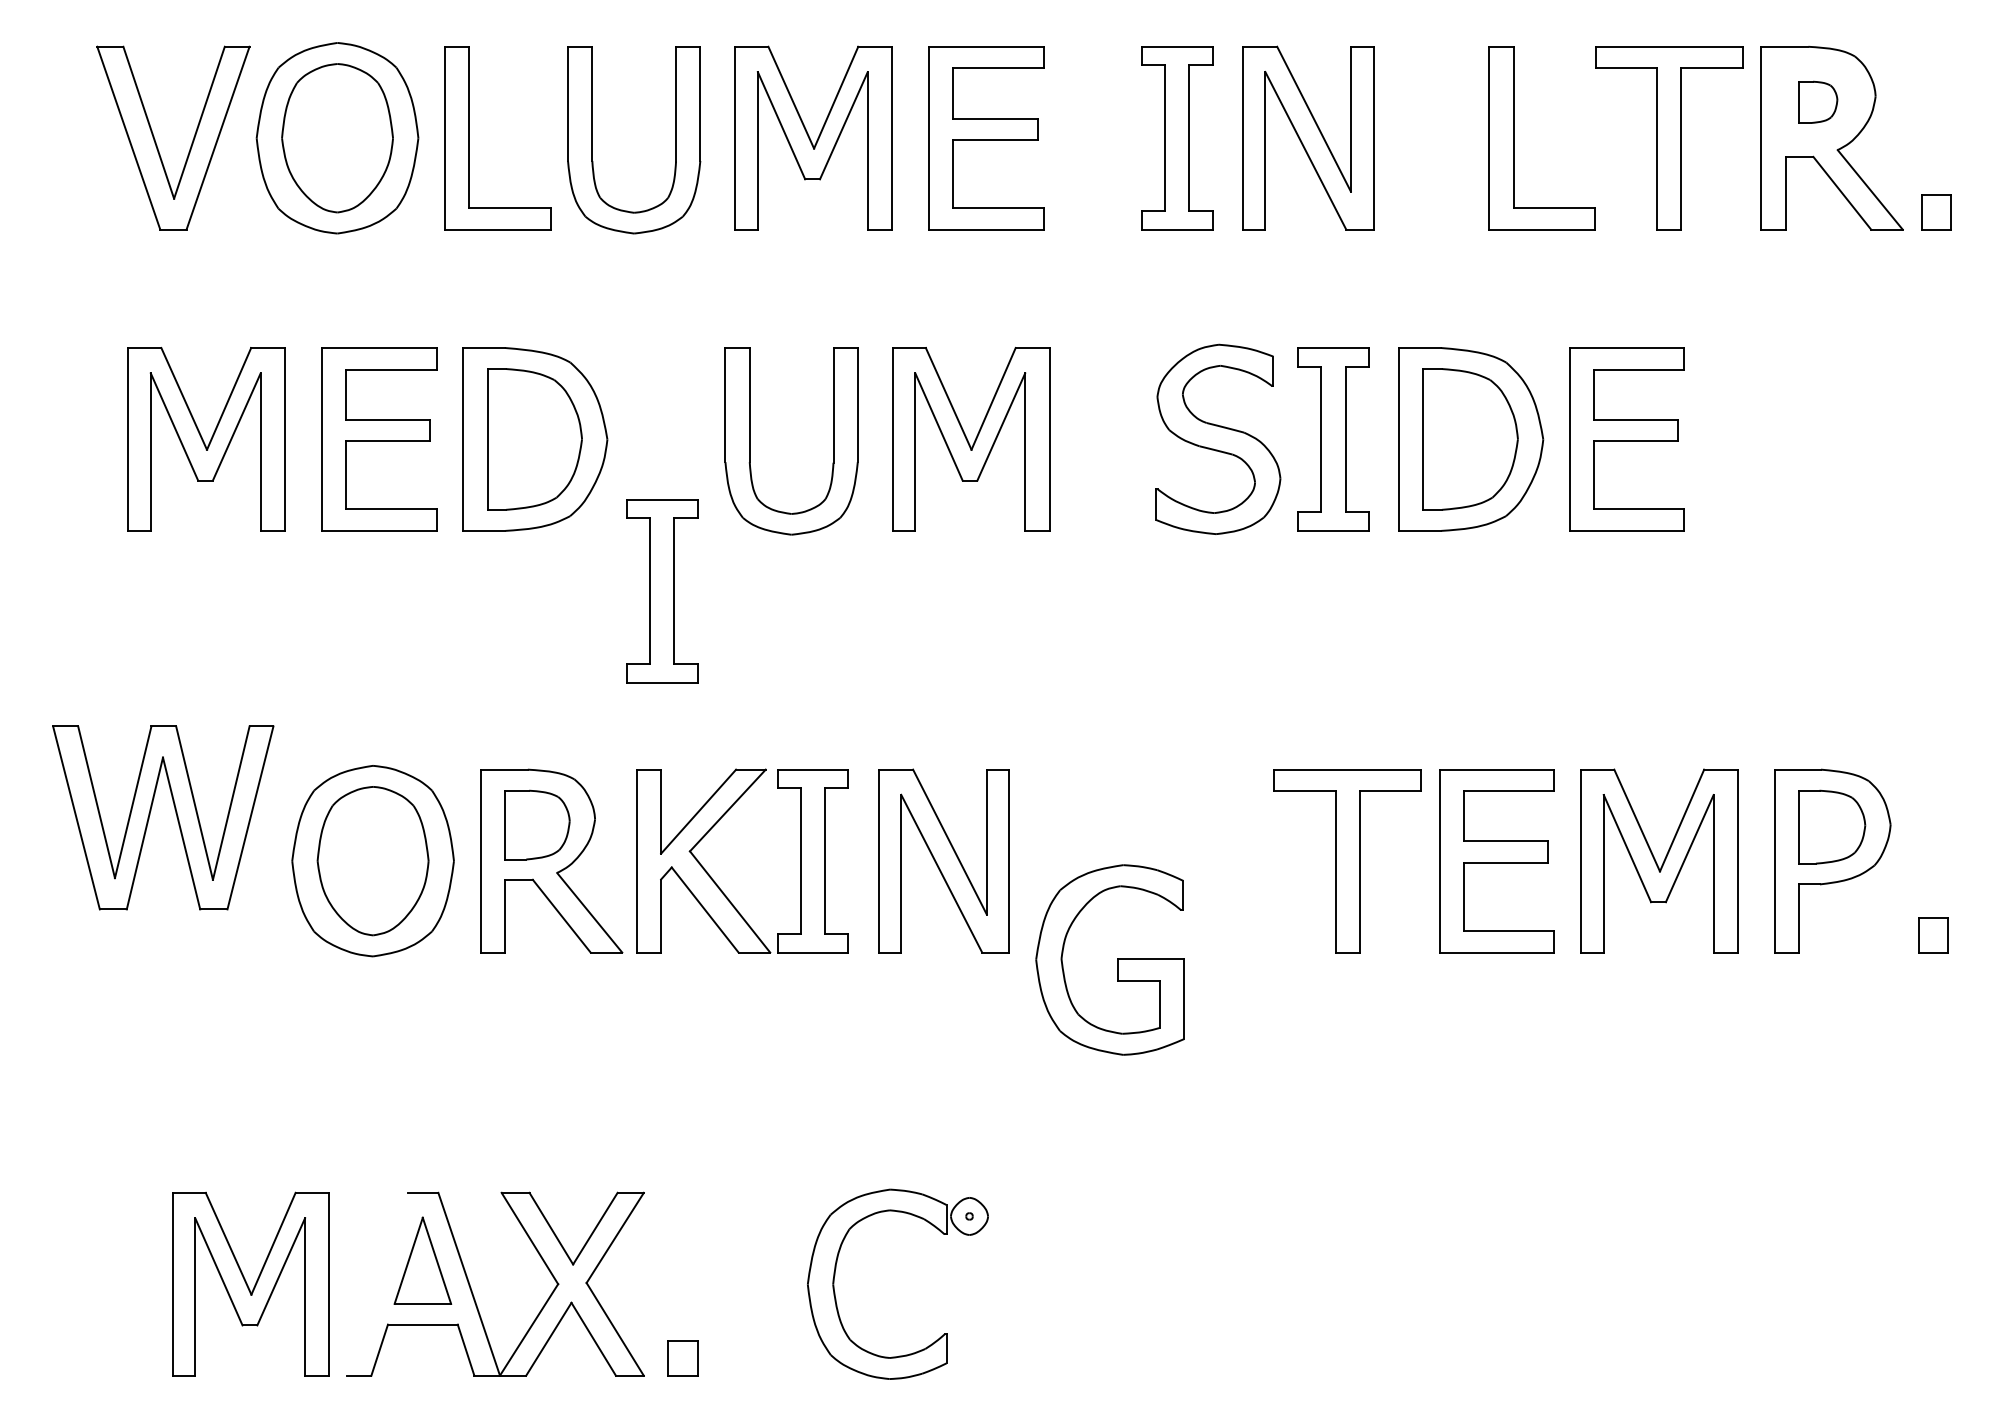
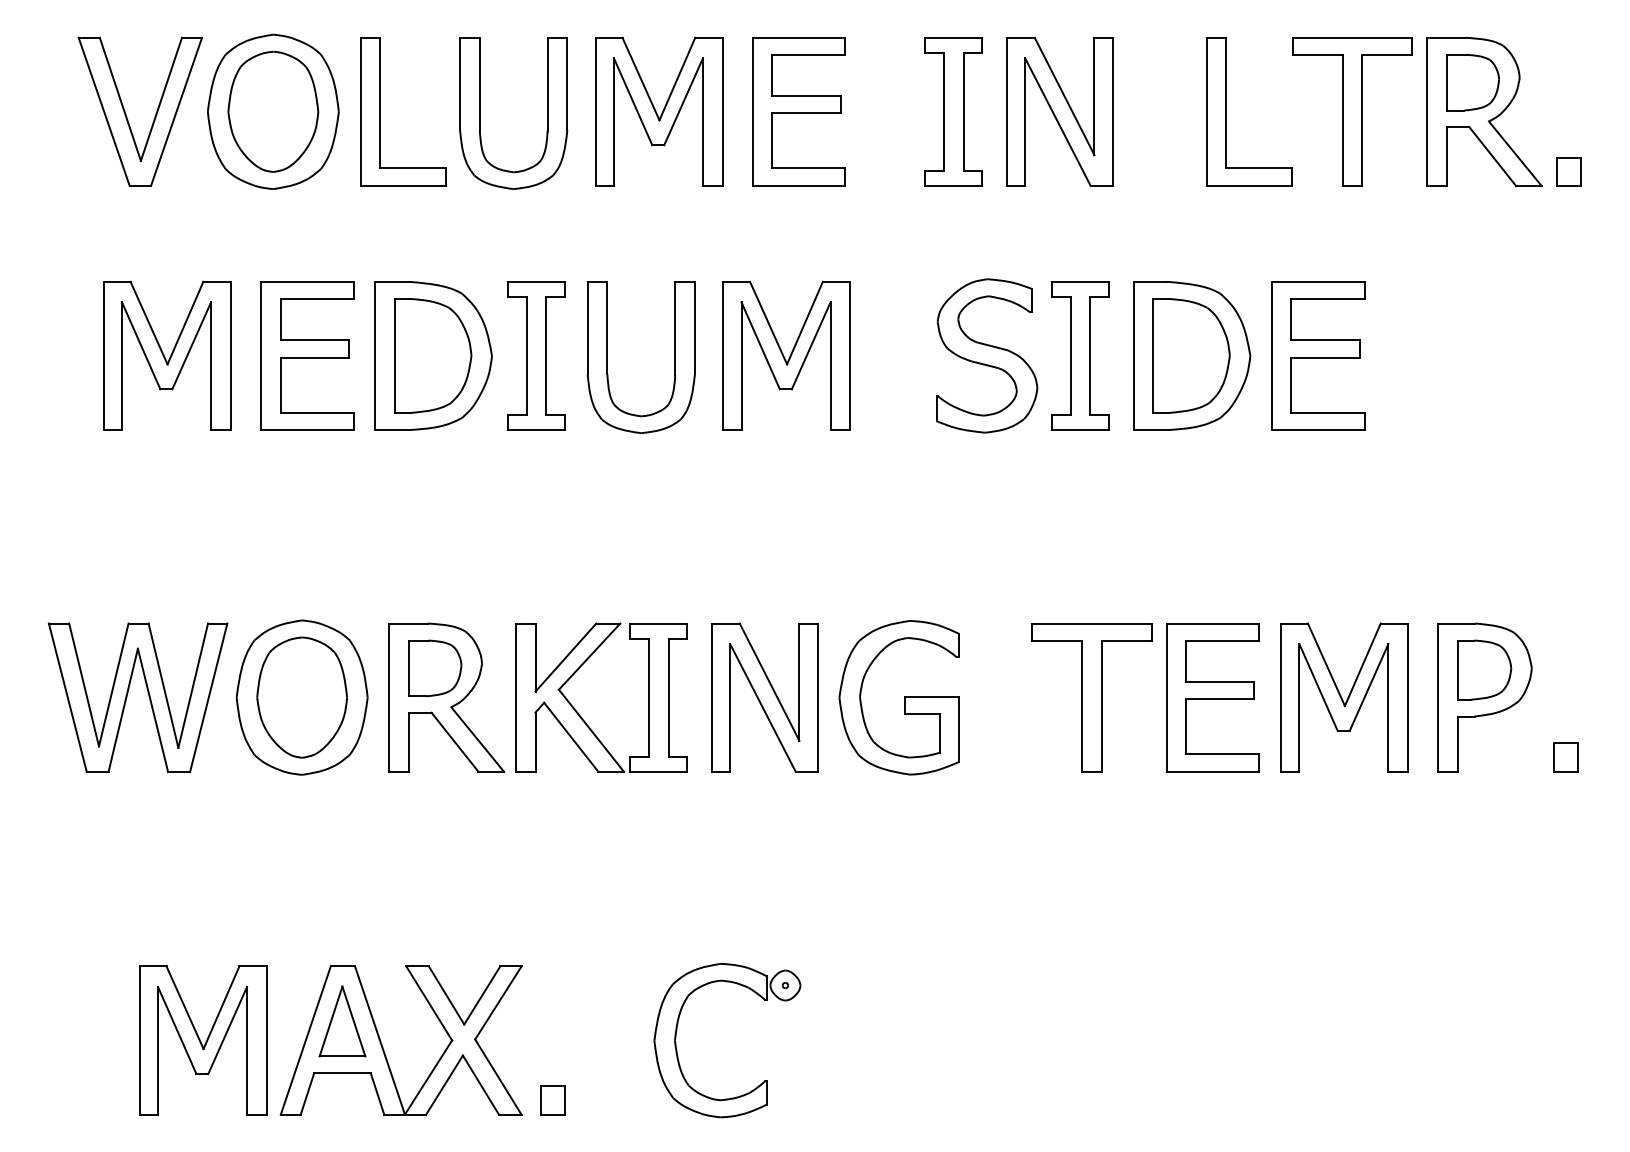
part: (1817, 101) -> (1472, 82), size x1.67
part: (662, 590) -> (536, 355), moved
part: (176, 817) -> (148, 697), moved
part: (1109, 959) -> (898, 697), moved
line: (377, 1284) -> (305, 1040), added

